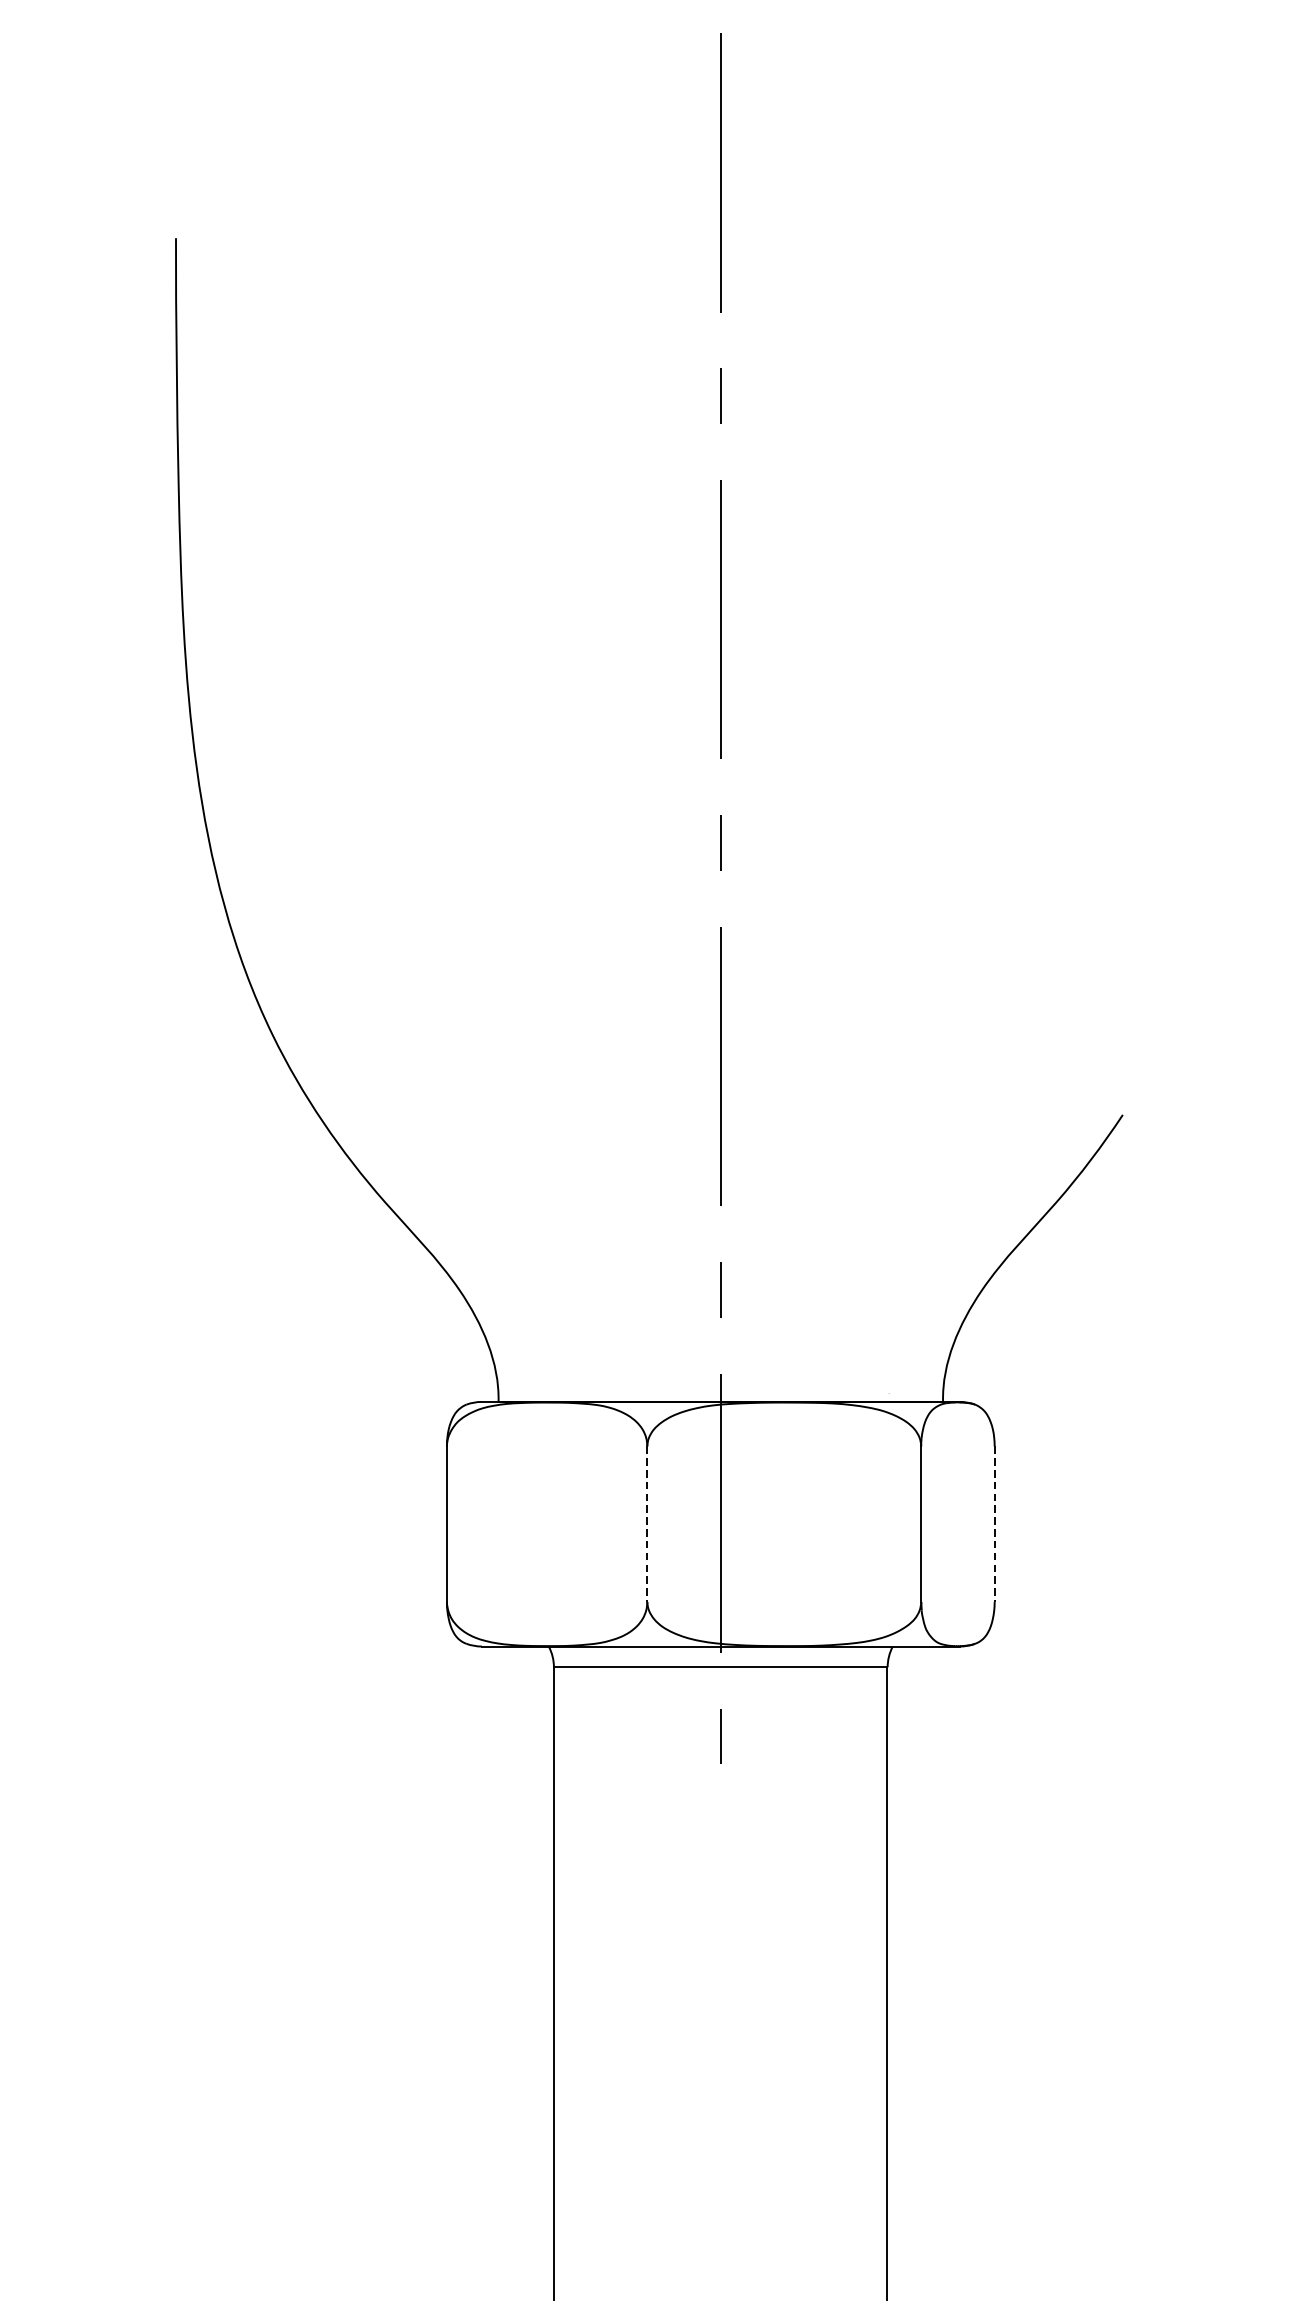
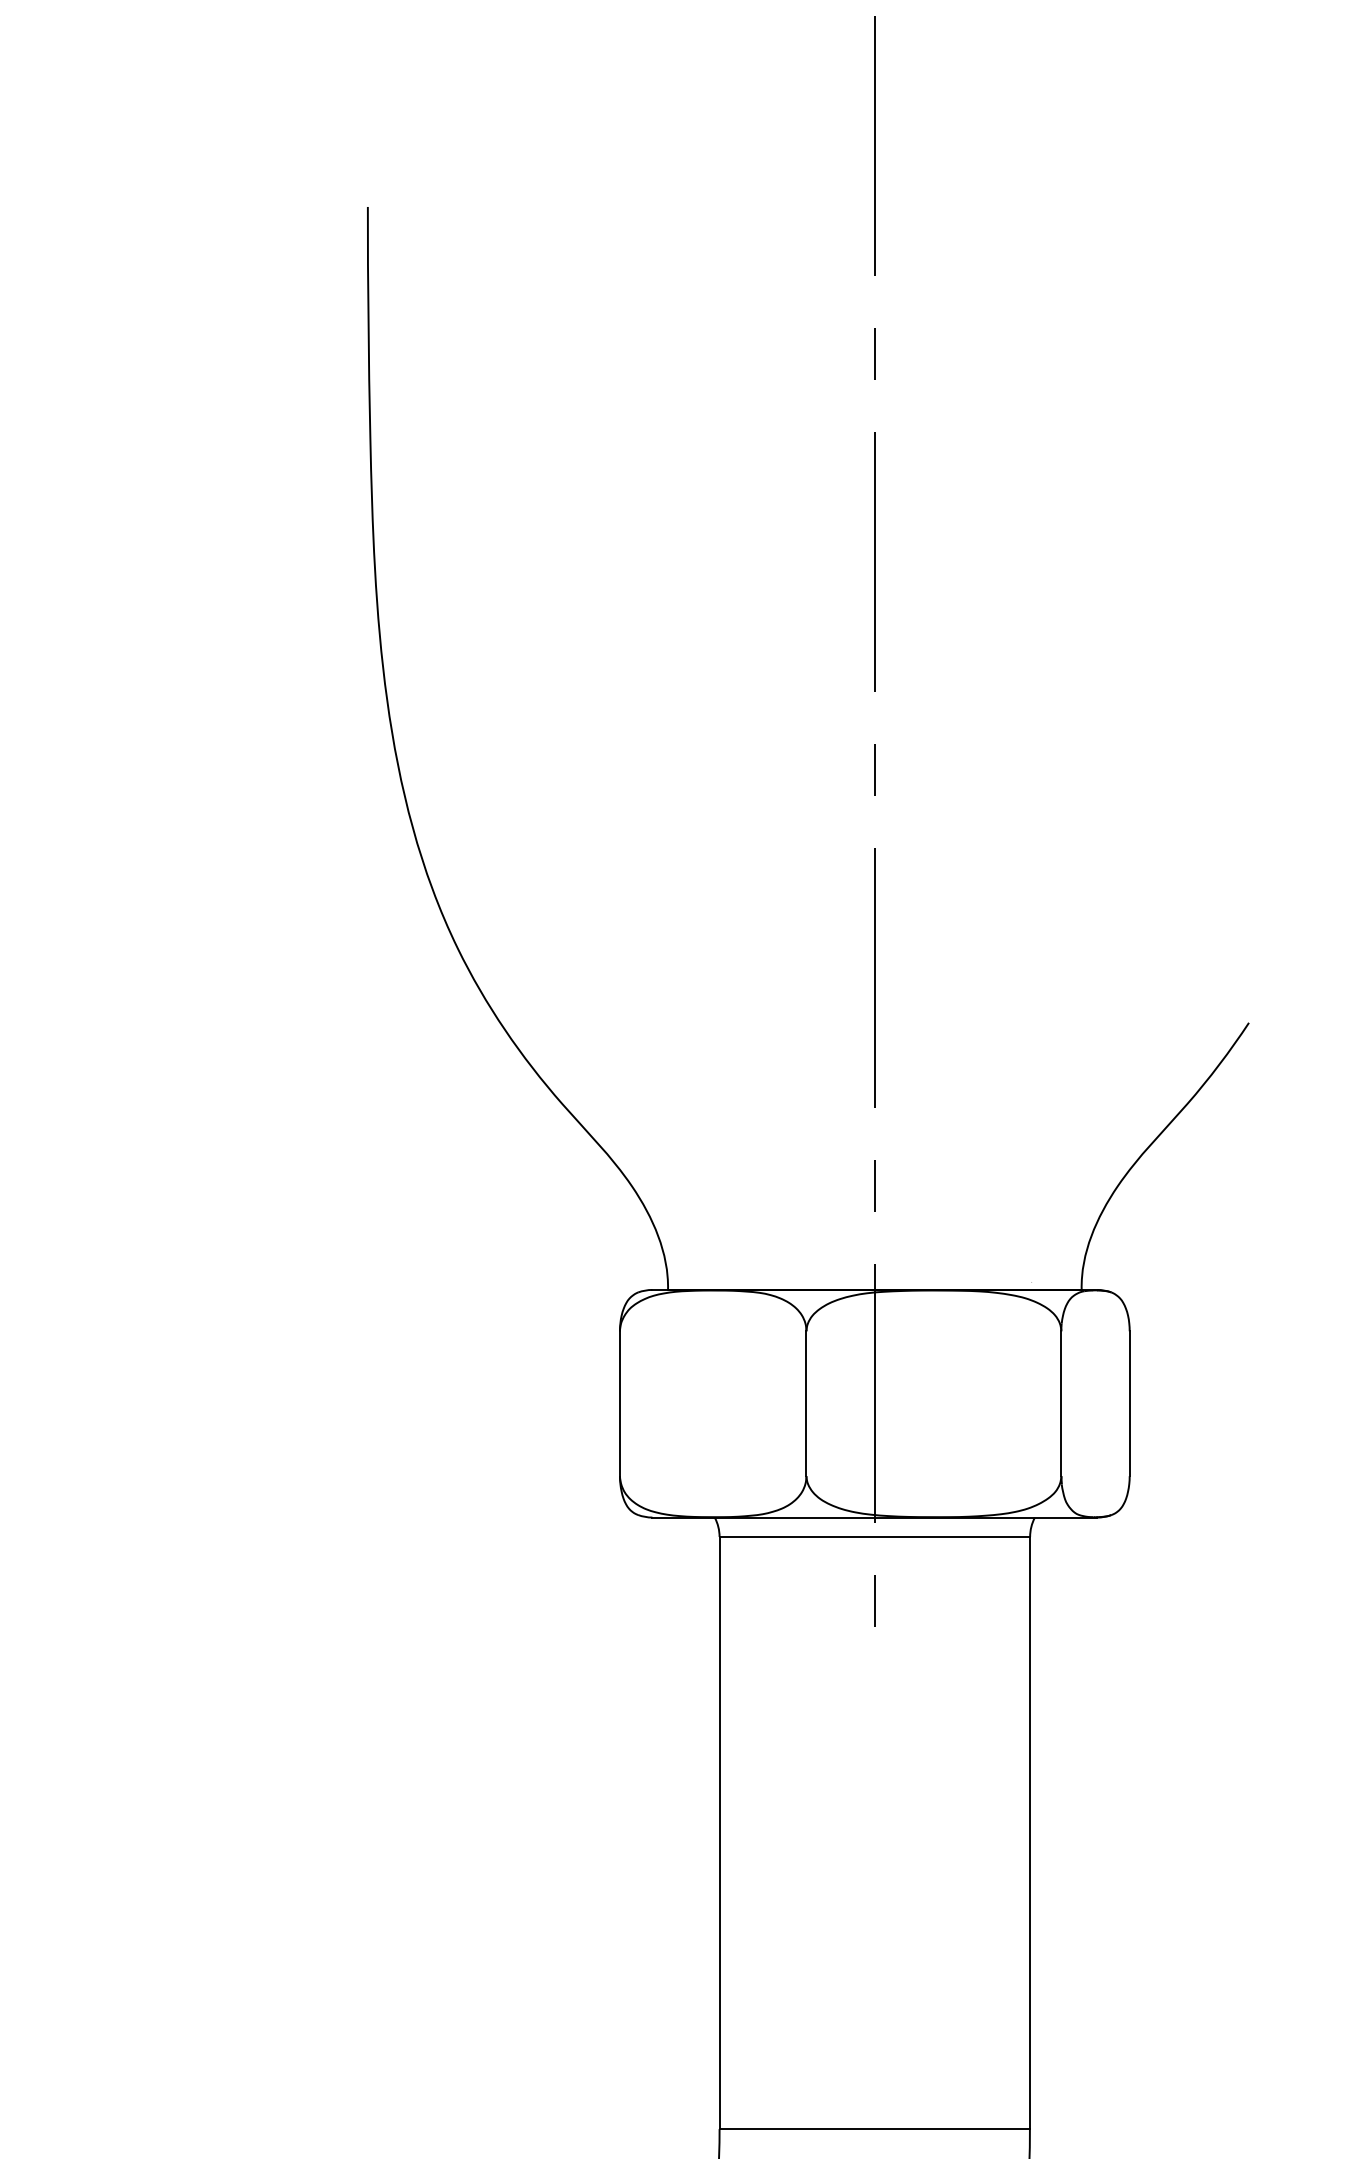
line: (647, 1525) -> (806, 1404), dashed -> solid
line: (994, 1525) -> (1129, 1404), dashed -> solid

